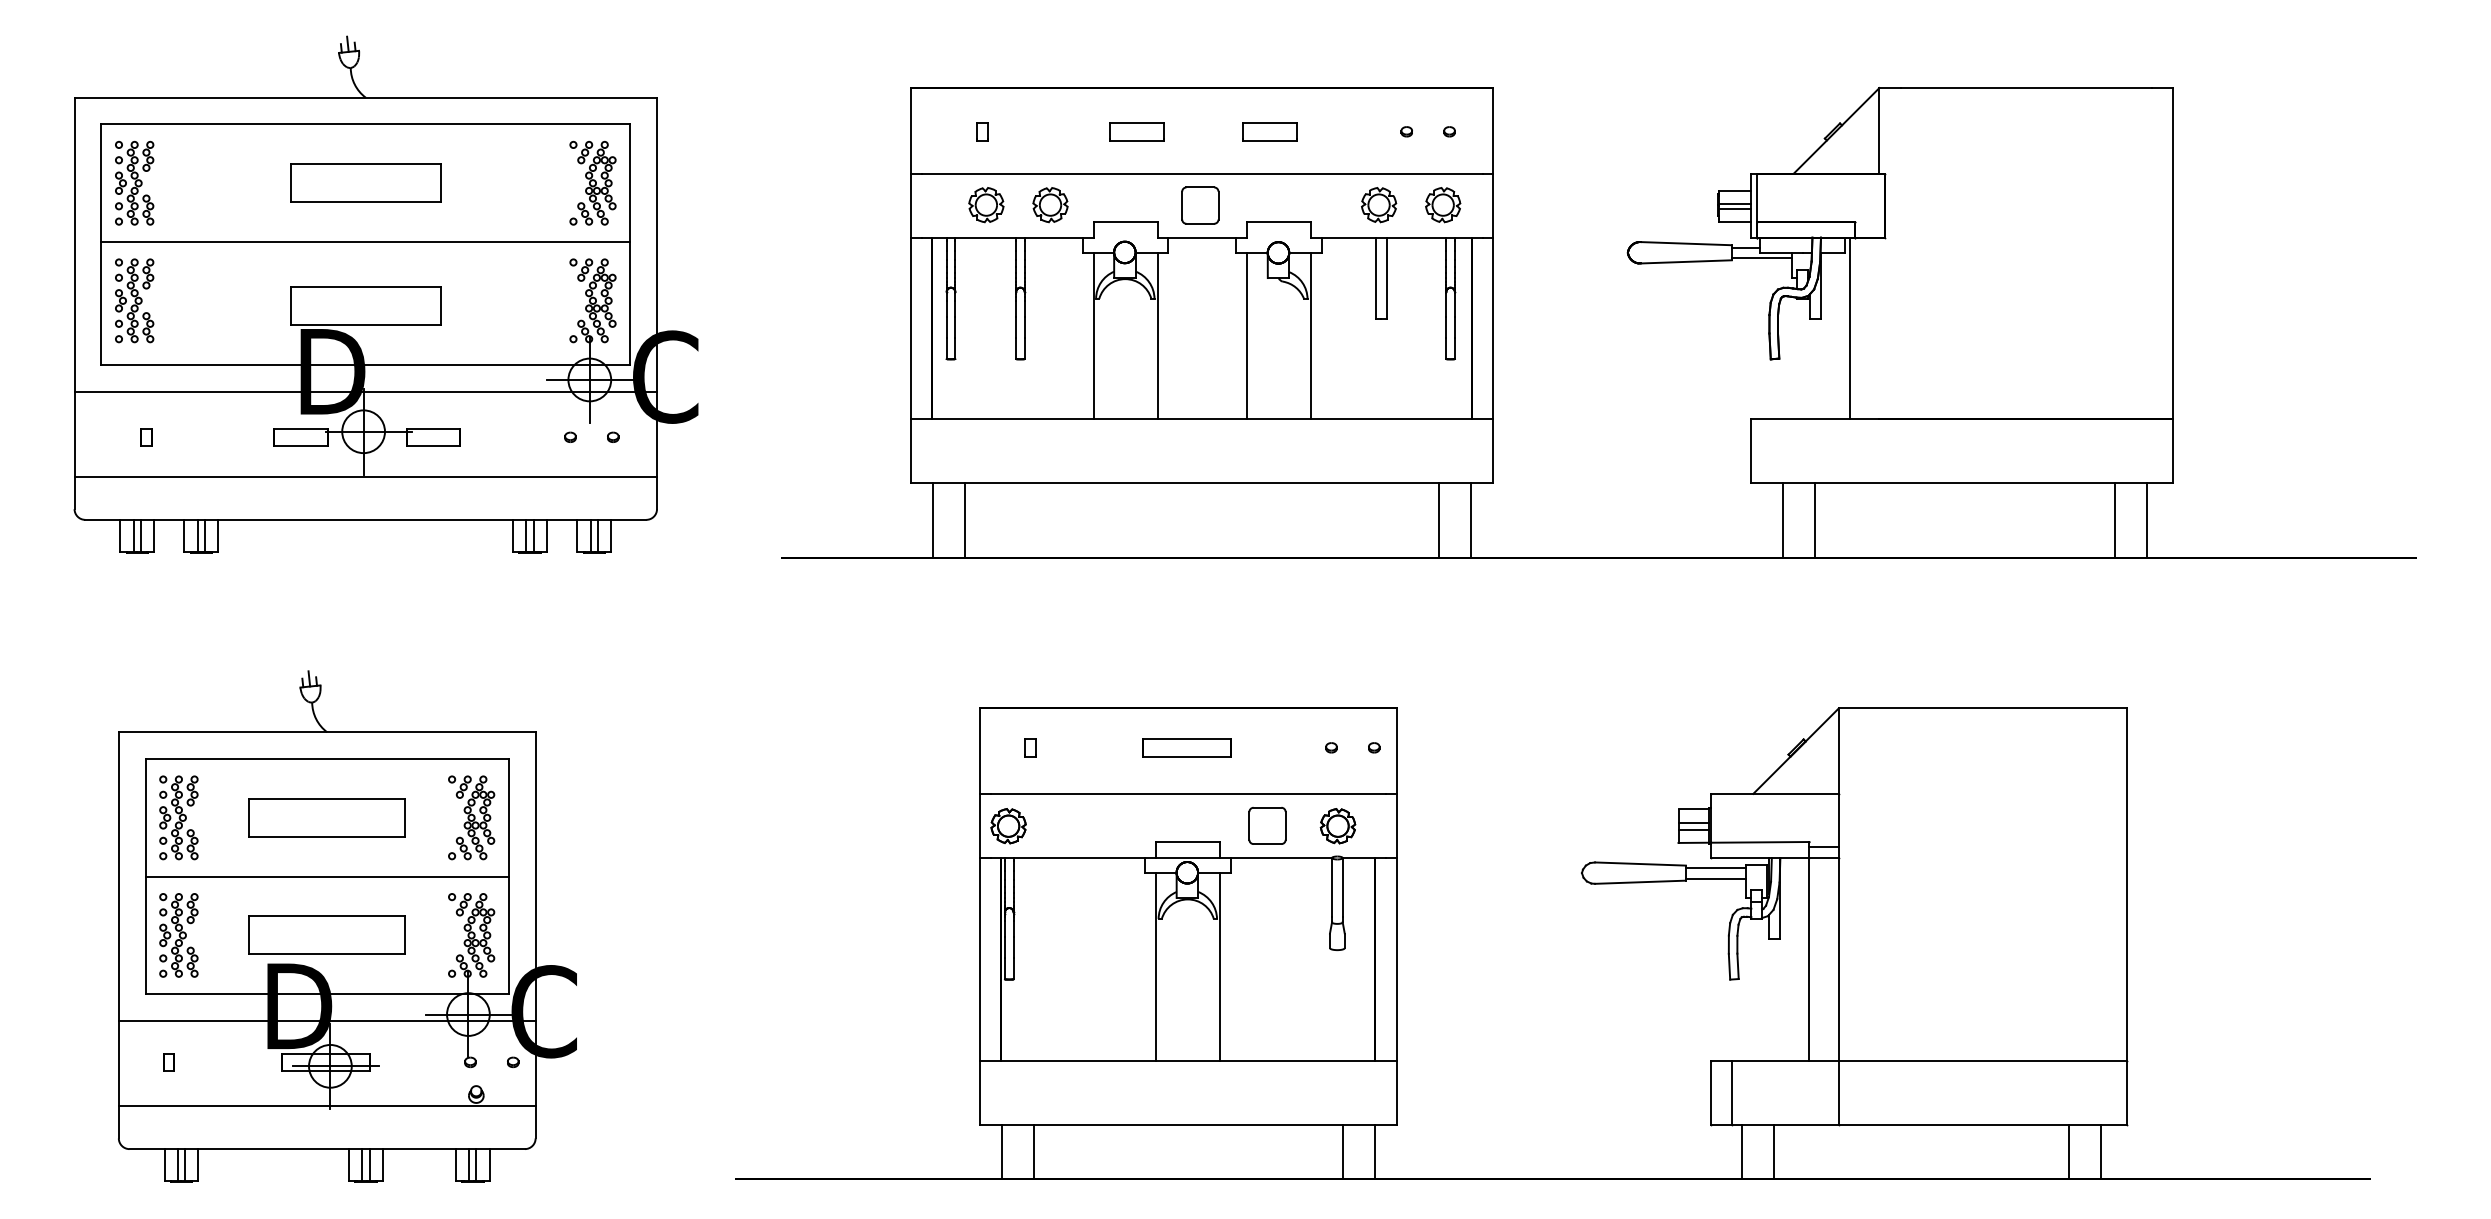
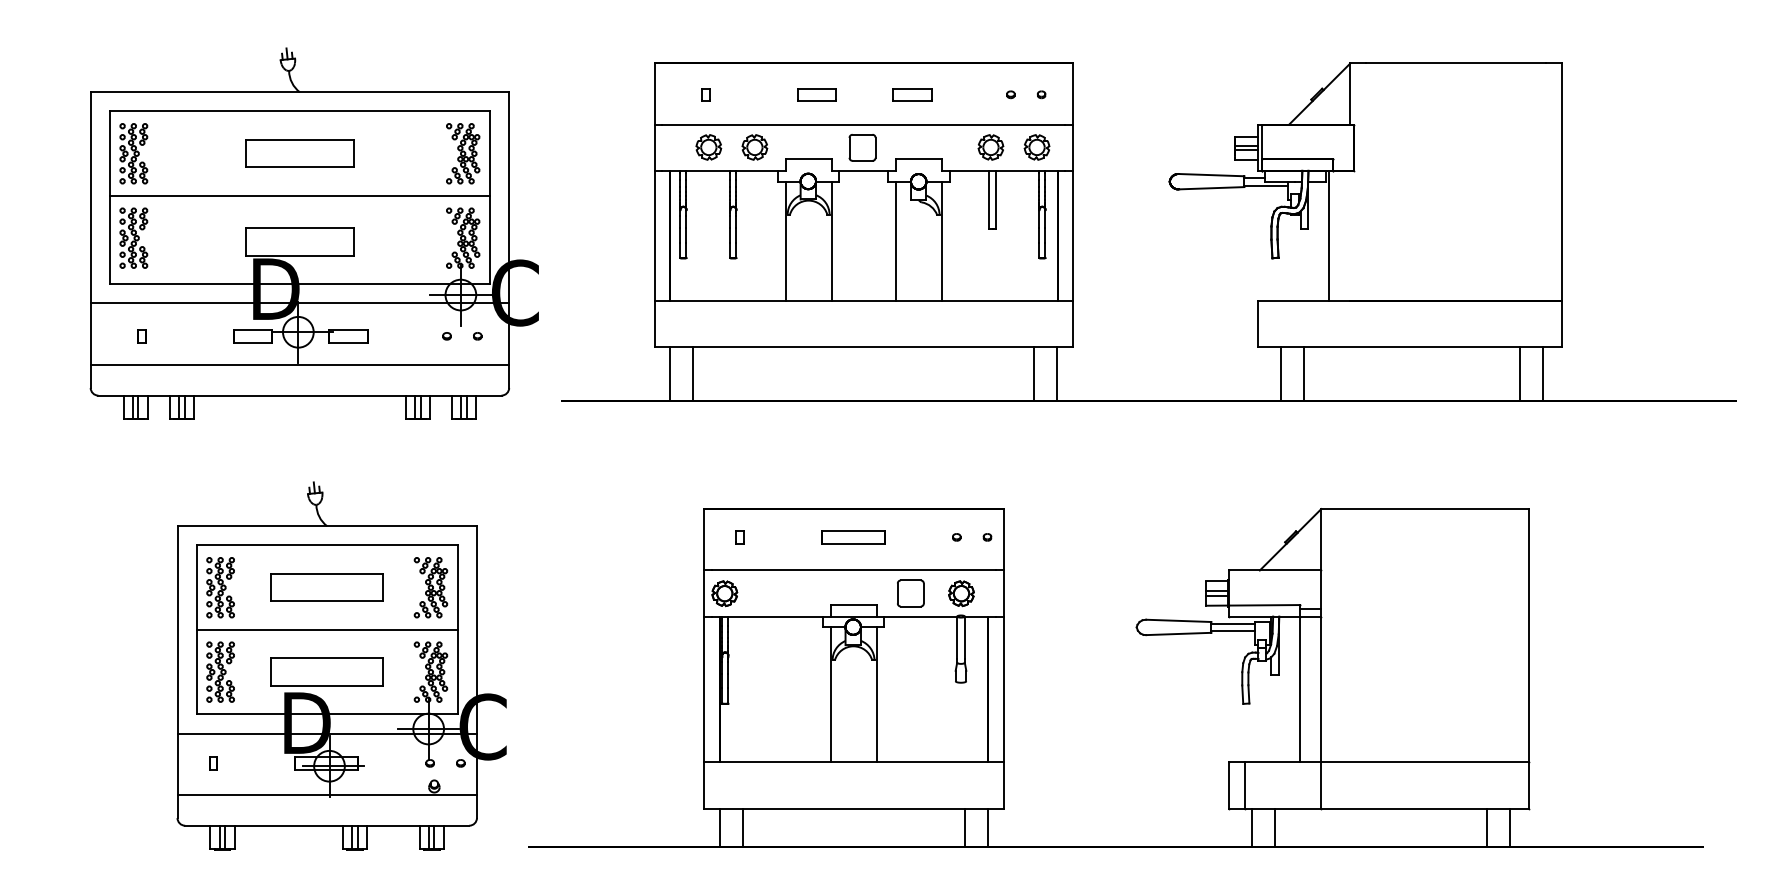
part: (384, 294) -> (313, 233), moved
part: (347, 926) -> (341, 665), moved

